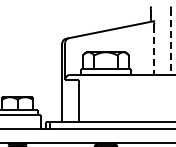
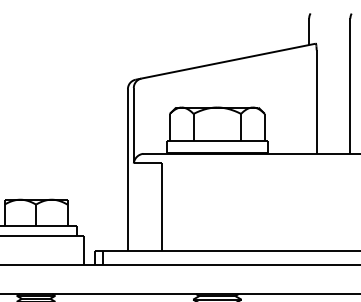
line: (170, 41) -> (349, 85), dashed -> solid
line: (154, 50) -> (316, 103), dashed -> solid

